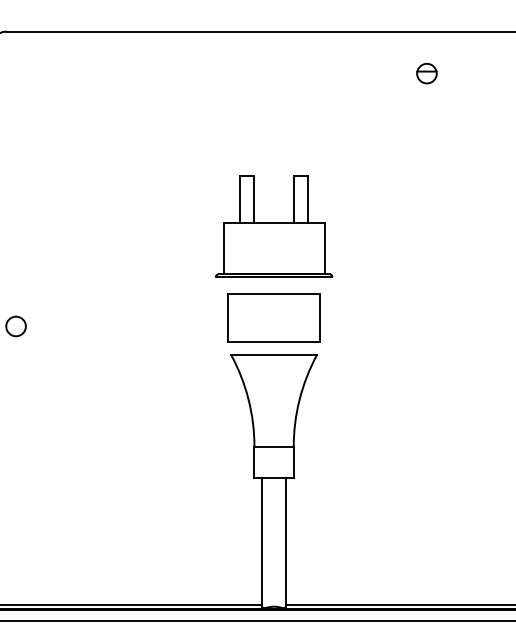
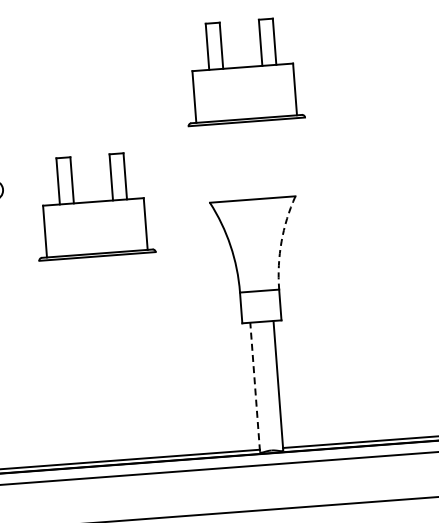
part: (273, 317) -> (249, 162), removed
part: (115, 349) -> (94, 205), added
arc: (299, 399) -> (281, 241), solid -> dashed
line: (262, 542) -> (255, 387), solid -> dashed

